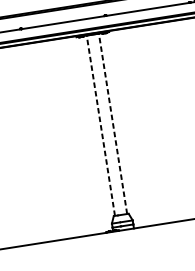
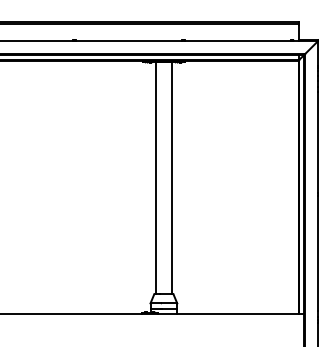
line: (112, 123) -> (171, 177), dashed -> solid
line: (100, 125) -> (155, 177), dashed -> solid

